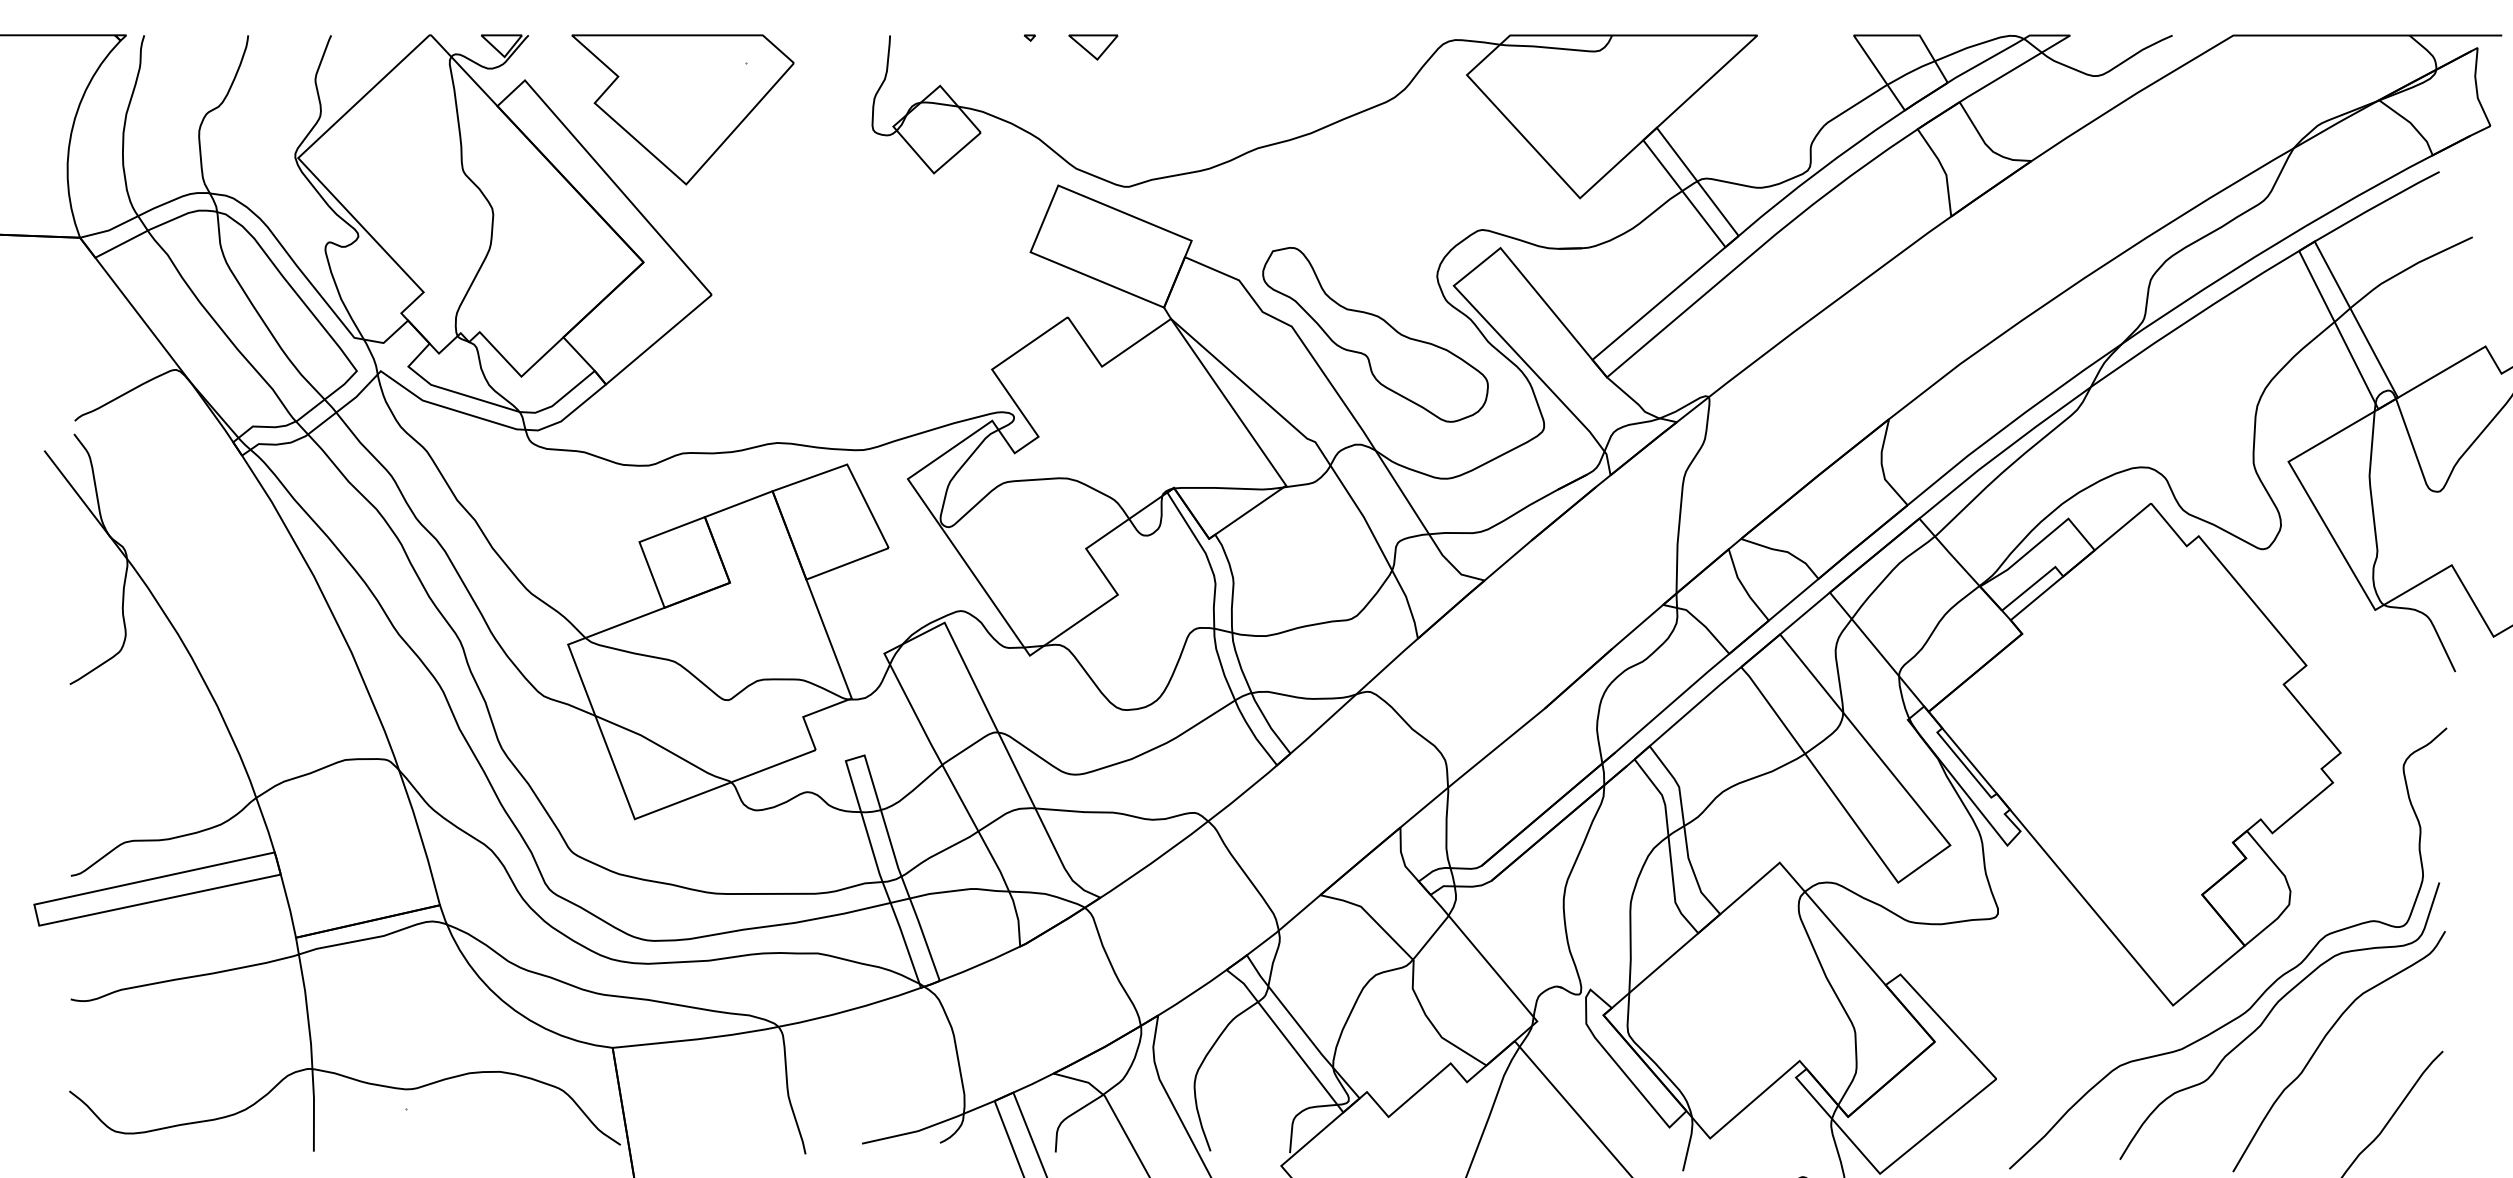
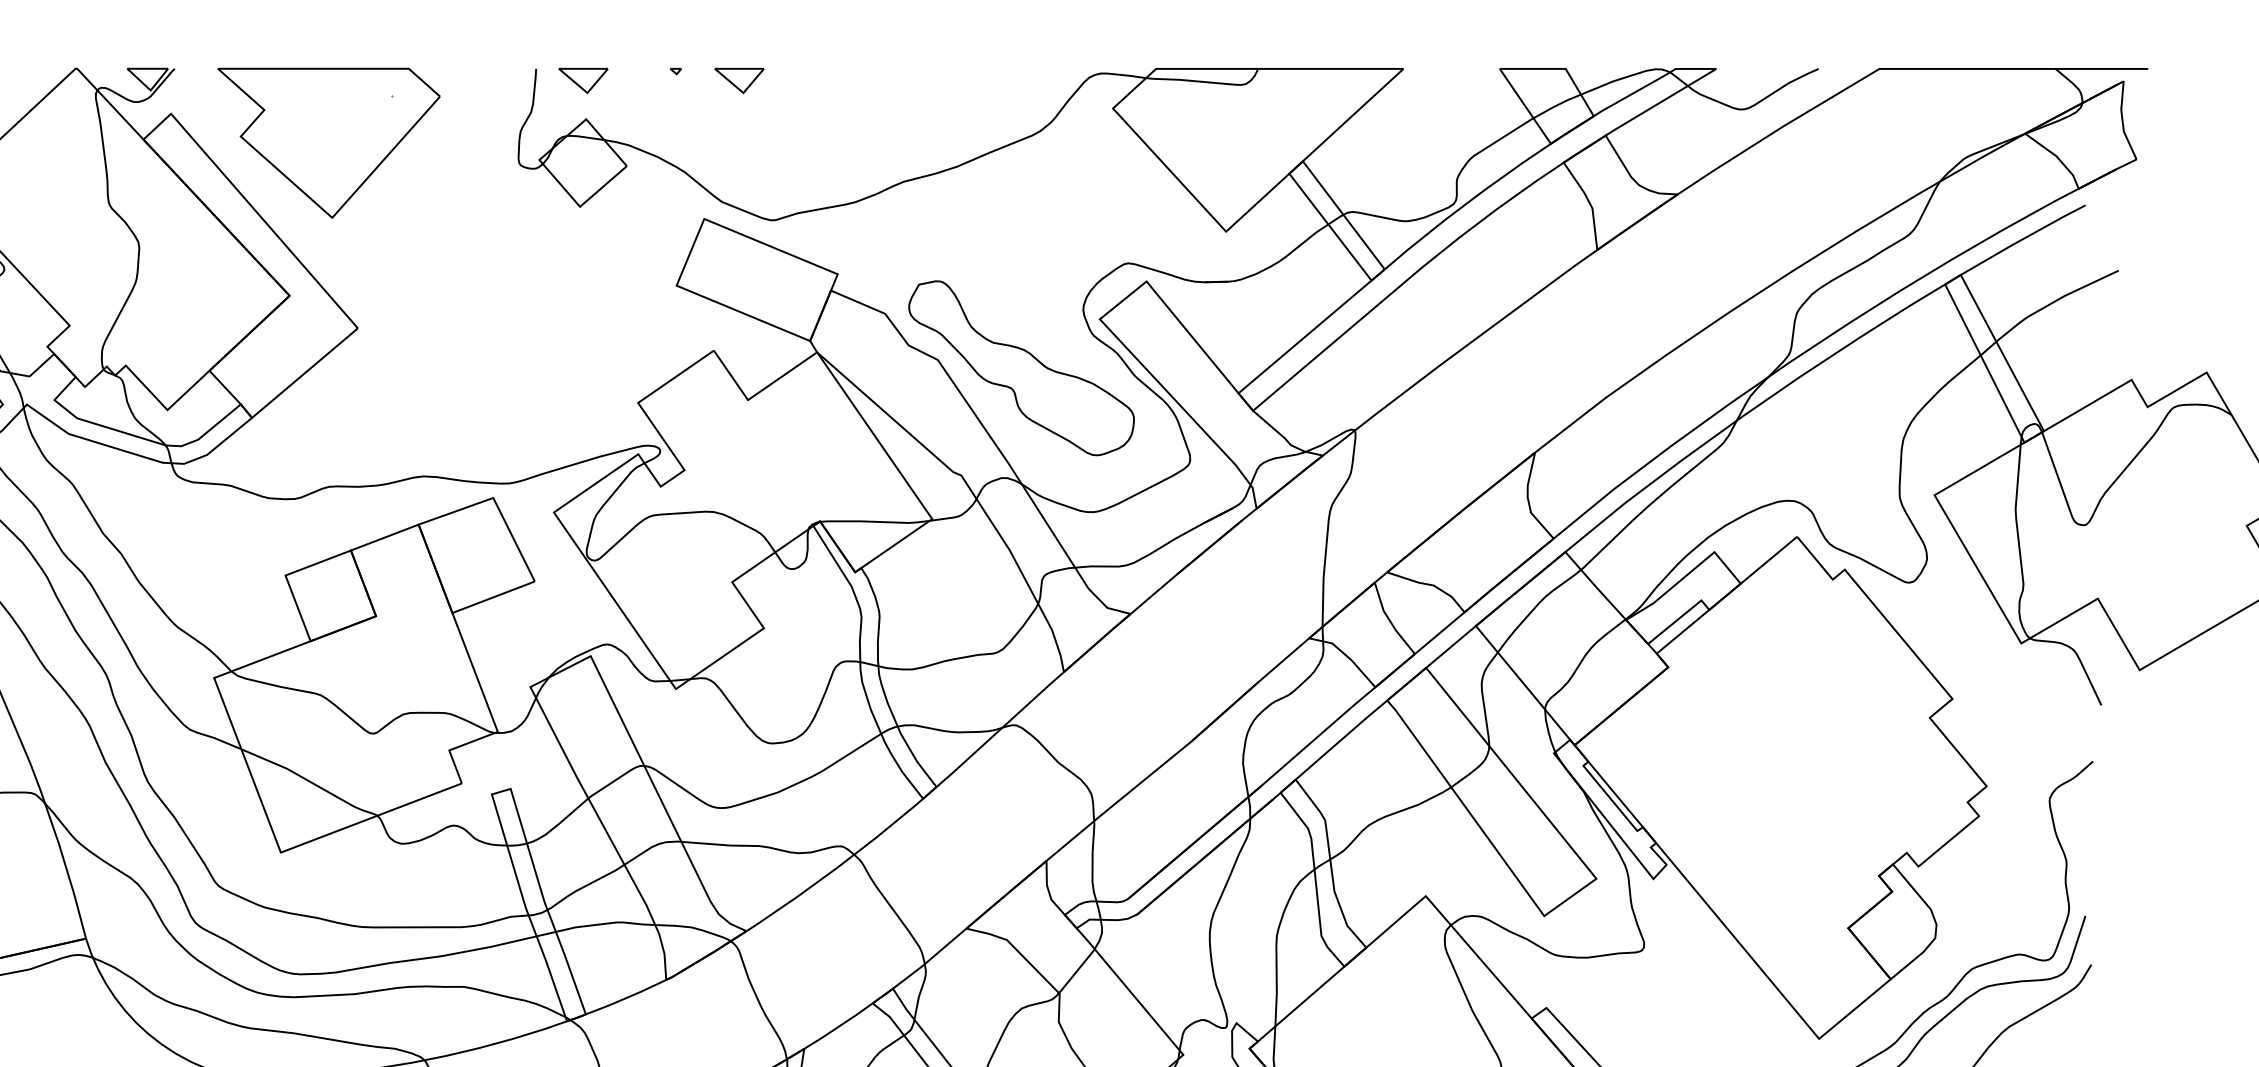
part: (937, 47) -> (583, 80), added

